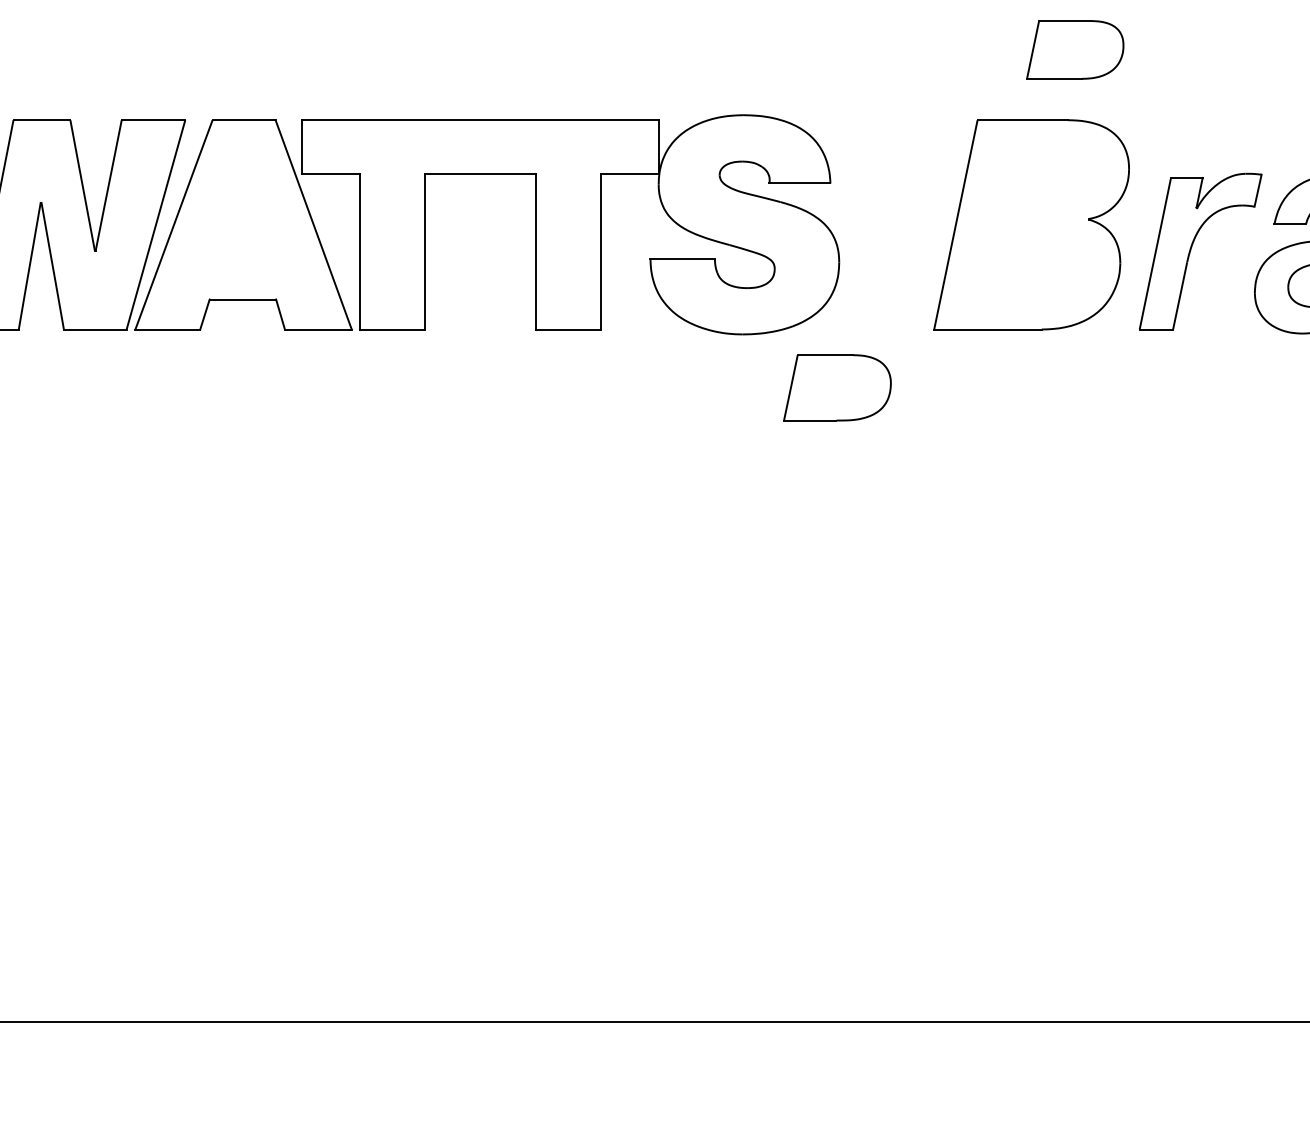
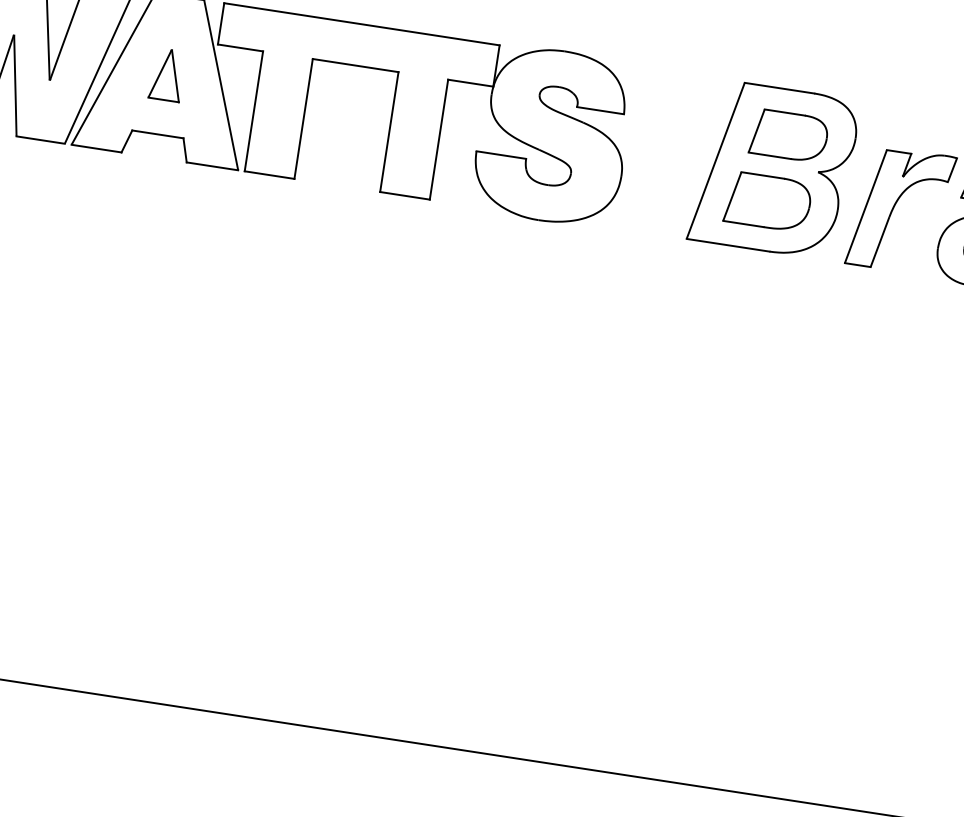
part: (1075, 49) -> (789, 135), moved
part: (243, 222) -> (167, 75), added
part: (837, 387) -> (768, 201), moved

